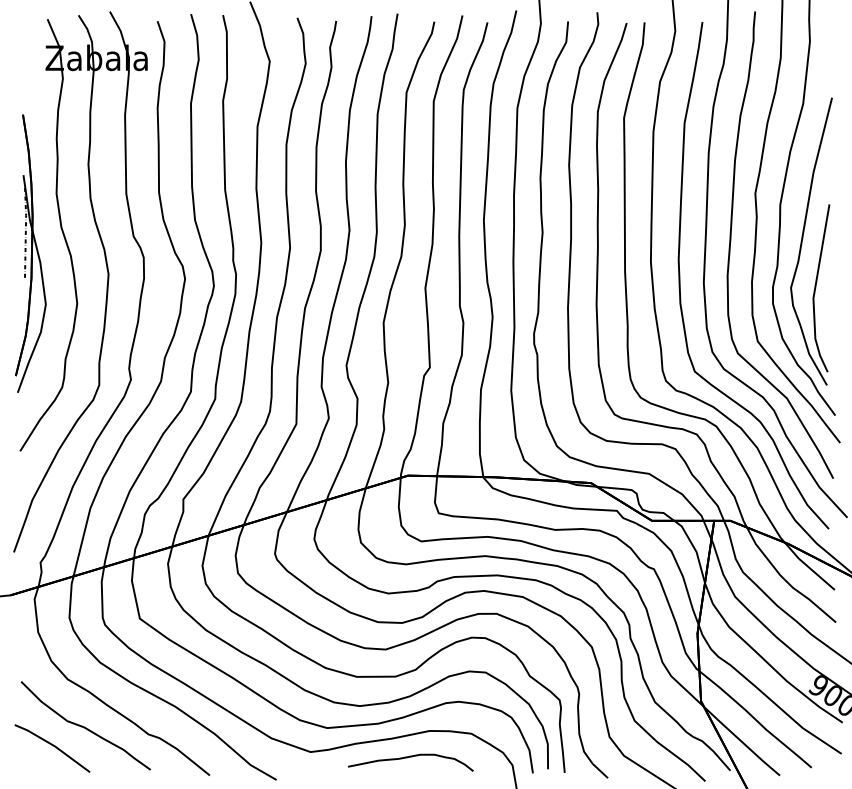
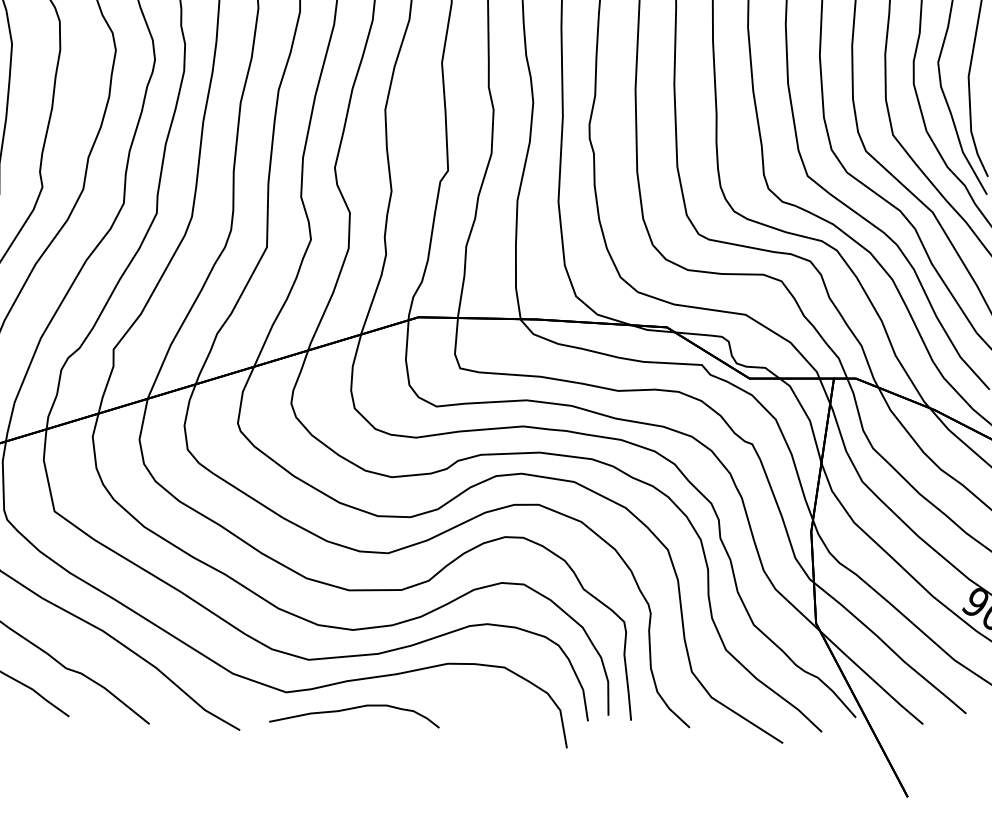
curve: (410, 757) -> (353, 709), moved

